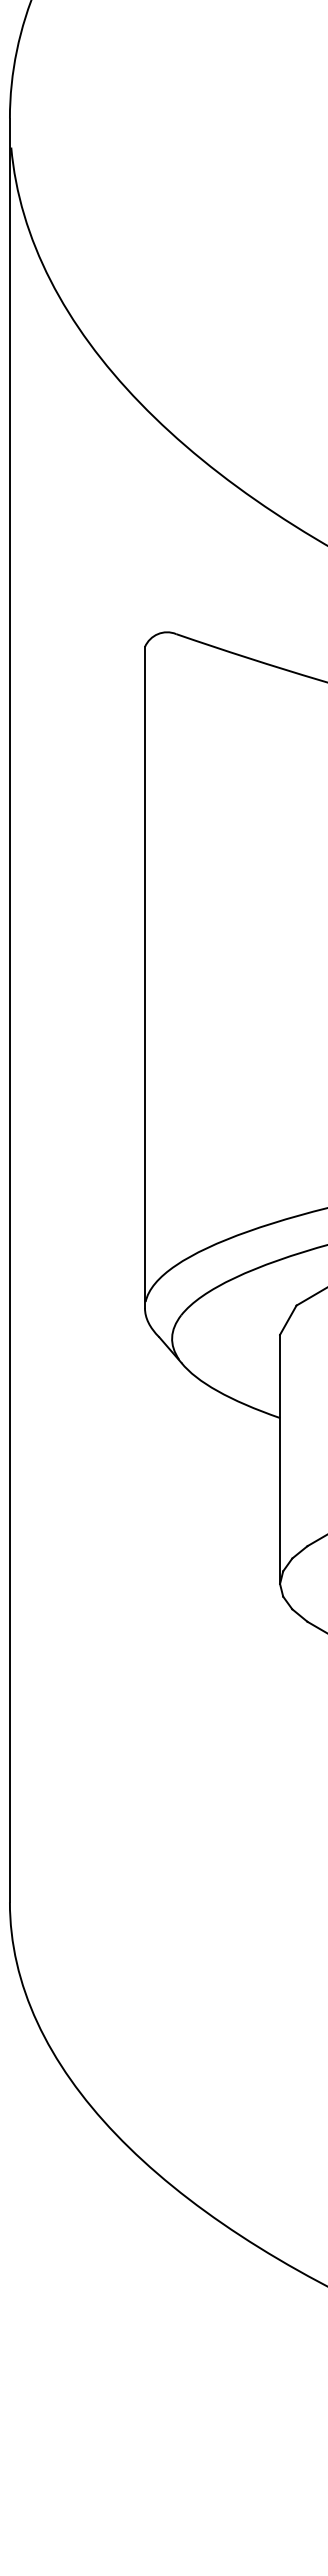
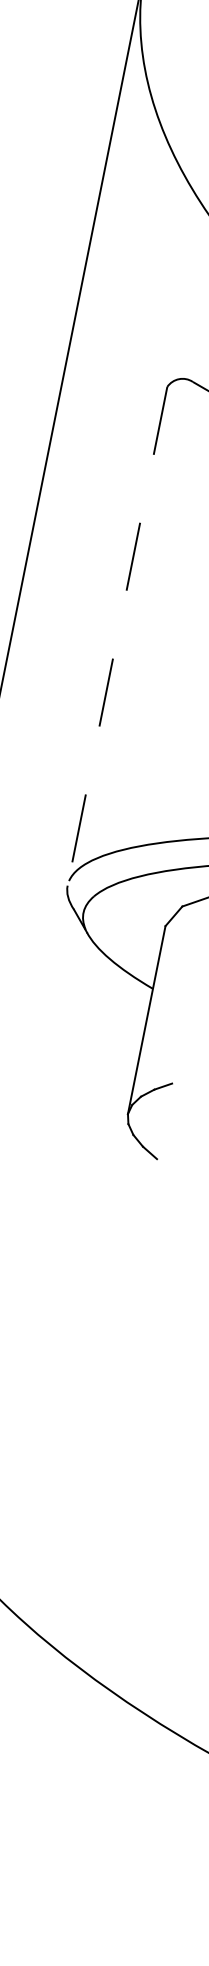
line: (144, 977) -> (117, 636), solid -> dashed

